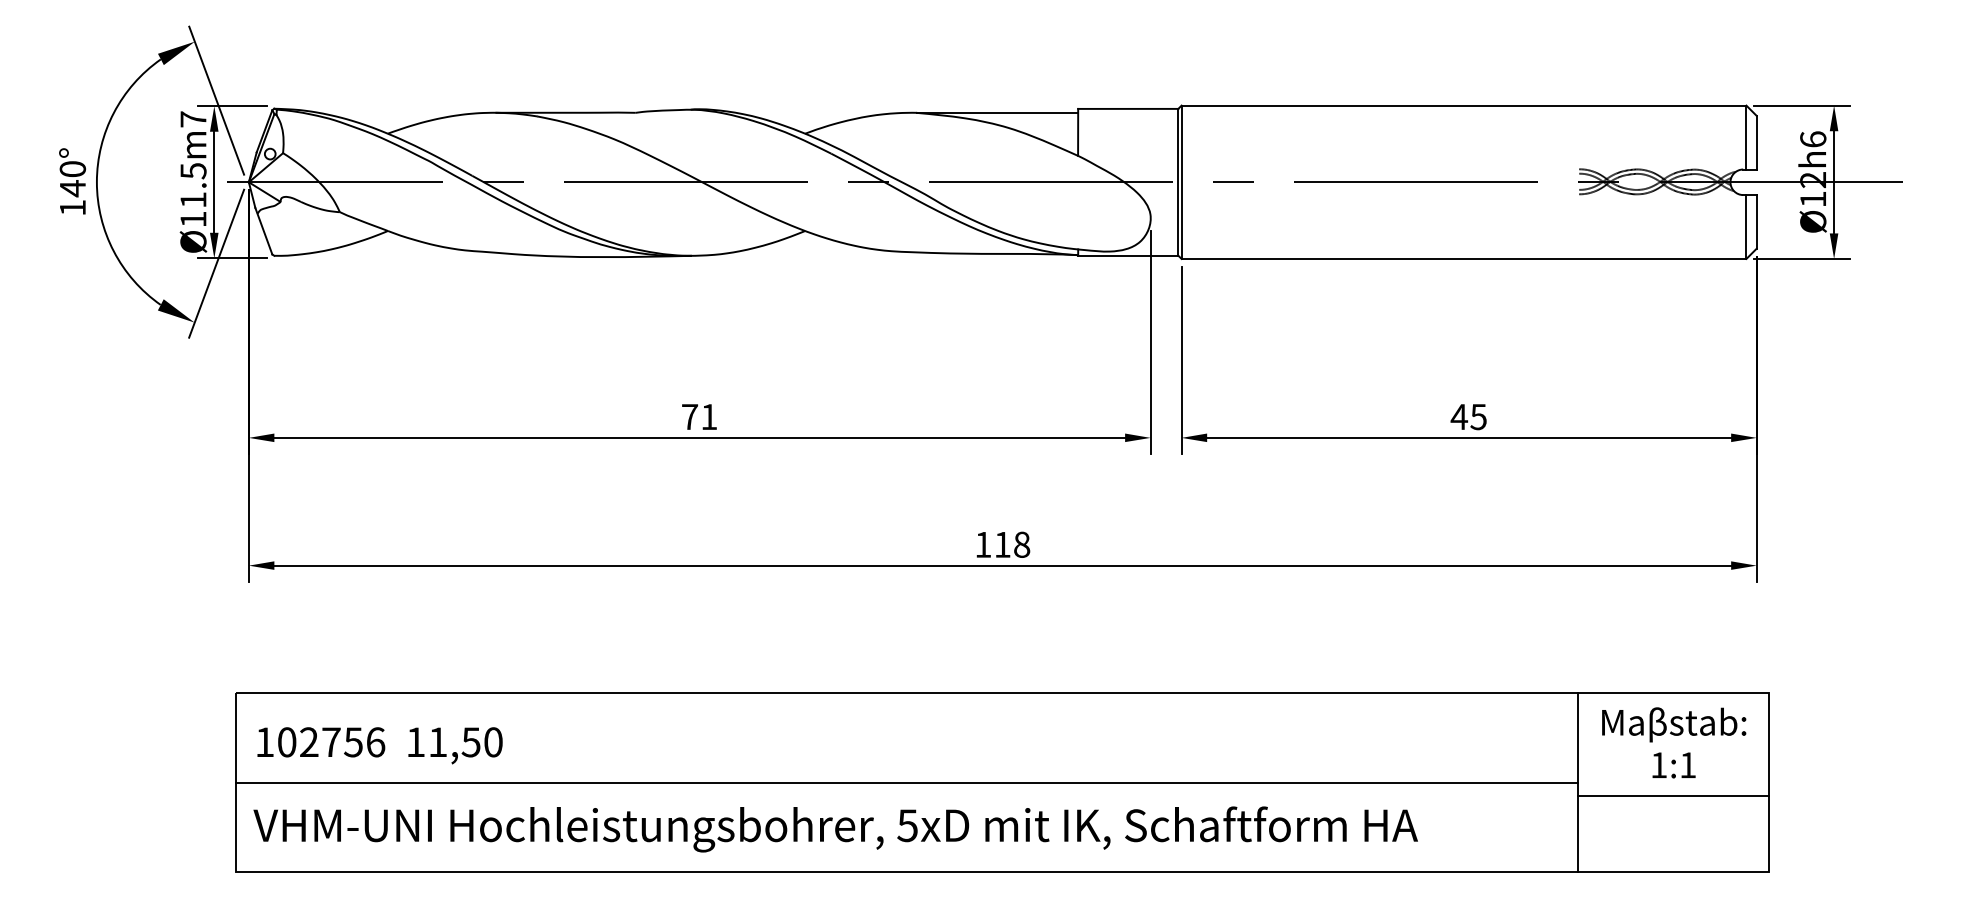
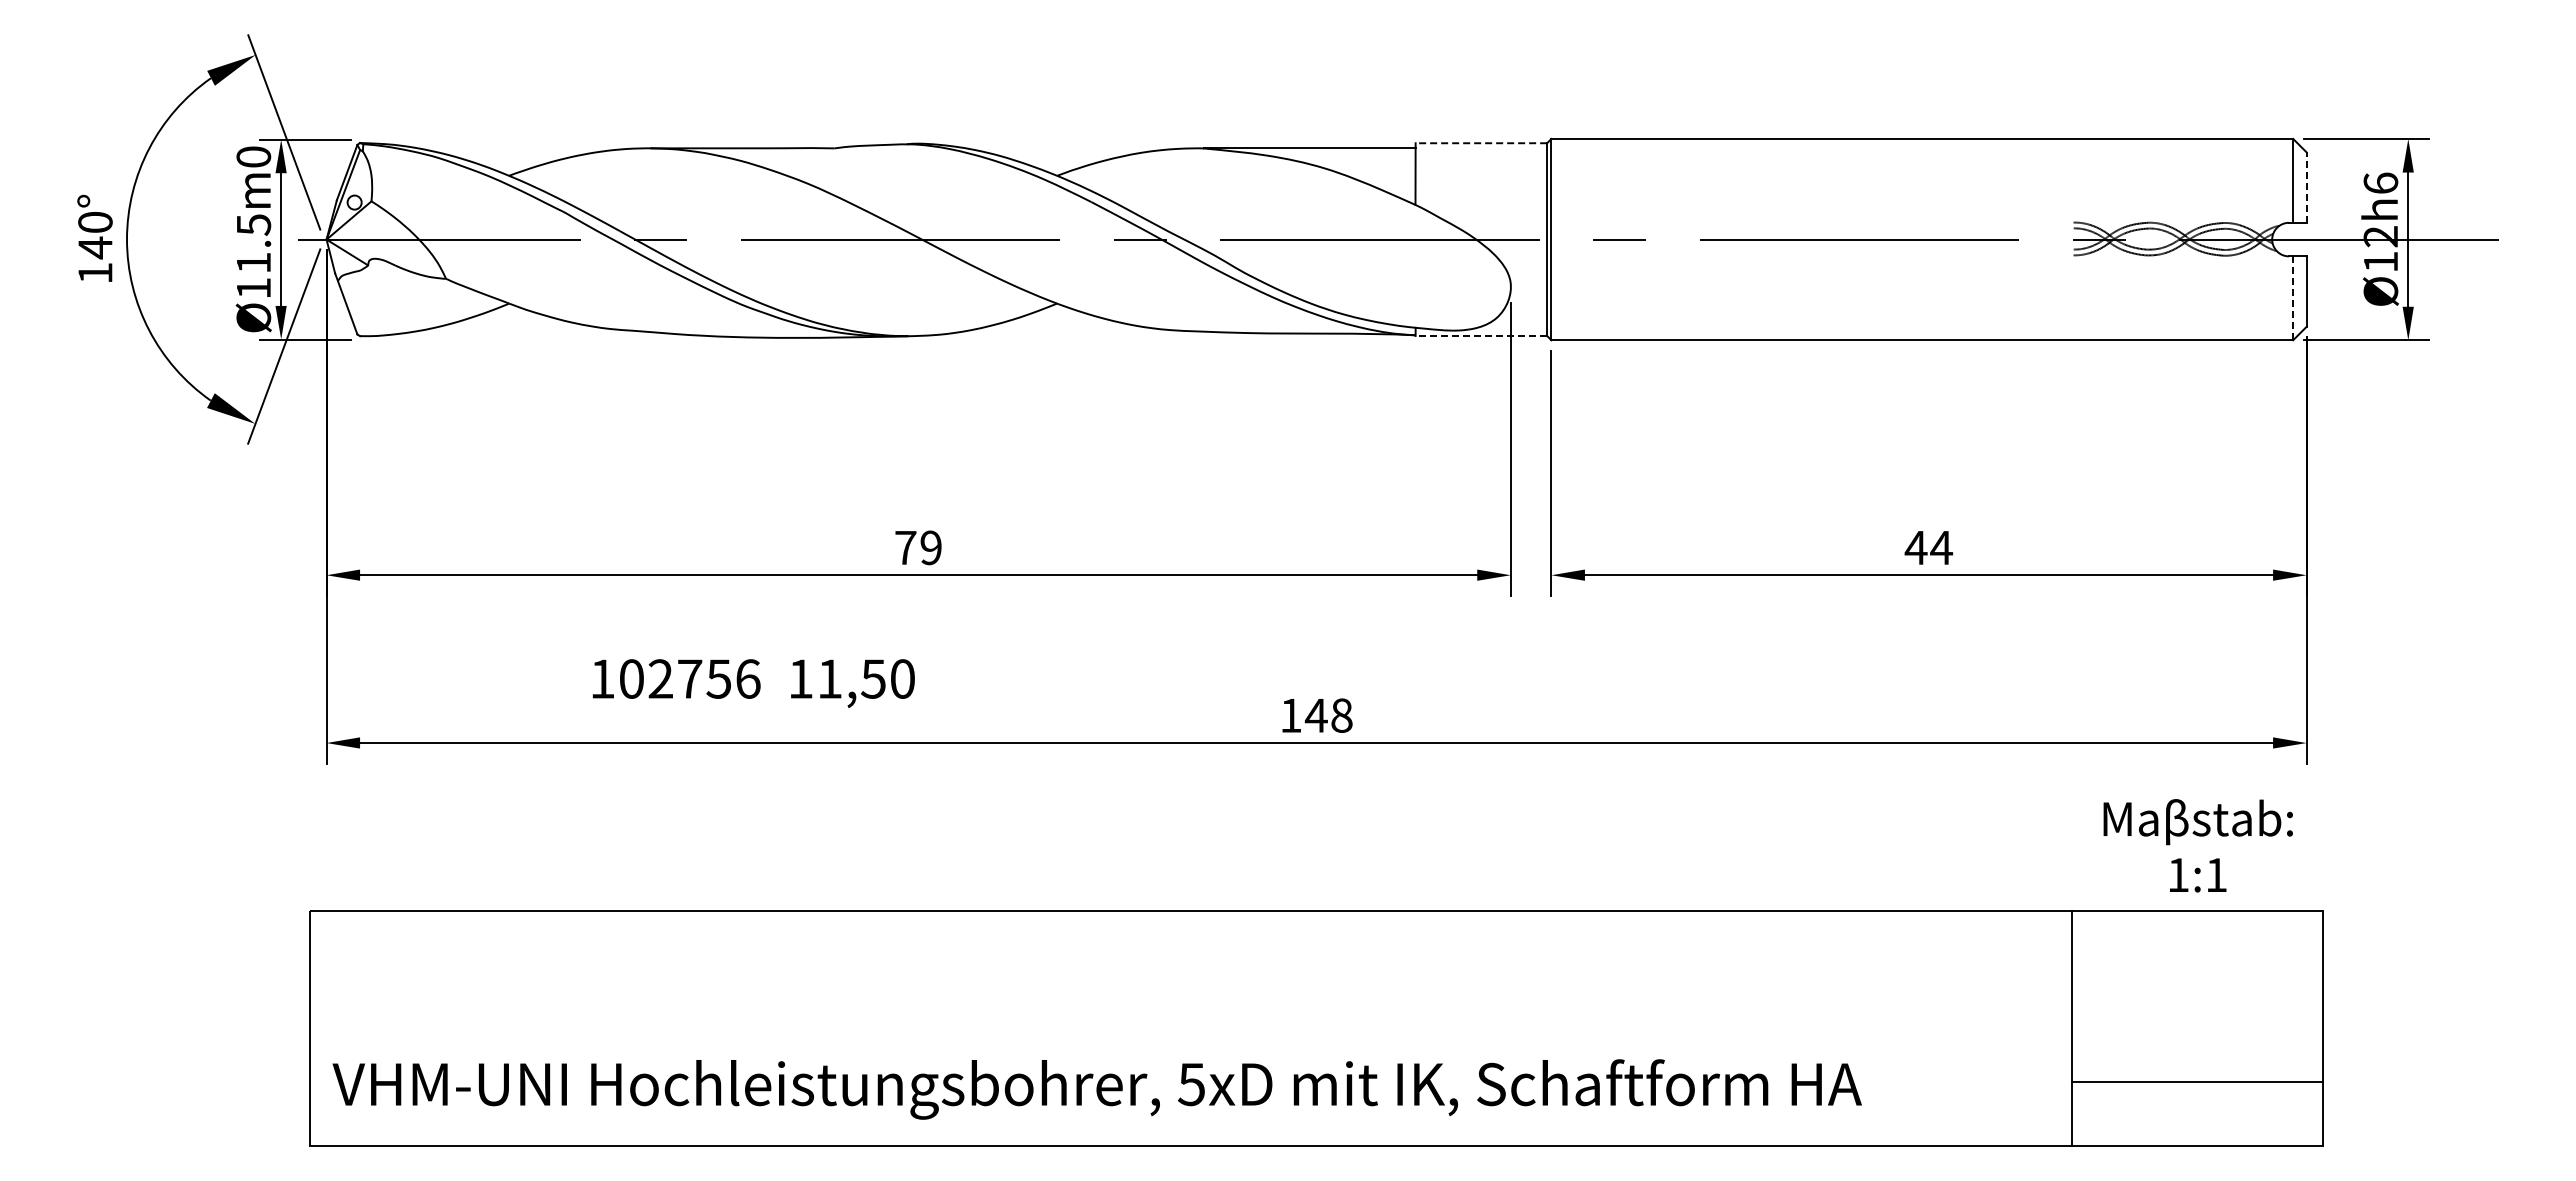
line: (1128, 109) -> (1481, 143), solid -> dashed
text: (193, 119) -> (253, 156), Ø11.5m7 -> Ø11.5m0
line: (1756, 142) -> (2306, 187), solid -> dashed
line: (1746, 227) -> (2293, 298), solid -> dashed
line: (1128, 255) -> (1481, 335), solid -> dashed
text: (708, 416) -> (930, 547), 71 -> 79
text: (1478, 417) -> (1941, 548), 45 -> 44
text: (1001, 544) -> (1315, 715), 118 -> 148
text: (1673, 742) -> (2197, 845), moved
text: (379, 745) -> (753, 683), moved
line: (906, 783) -> (1190, 1028), removed
line: (1673, 795) -> (2197, 1082), moved

